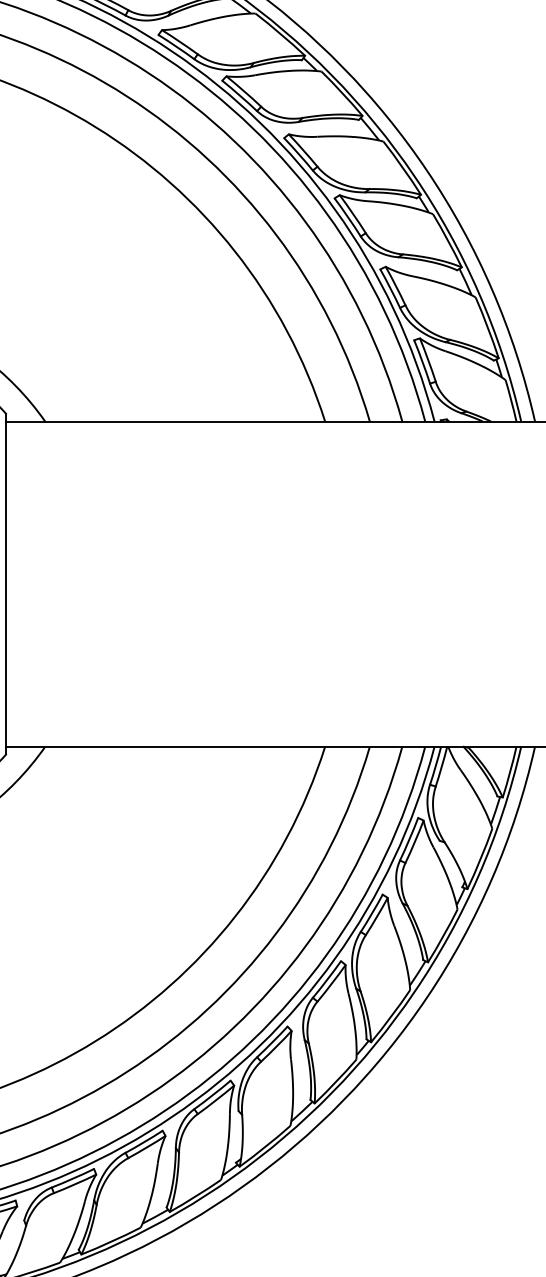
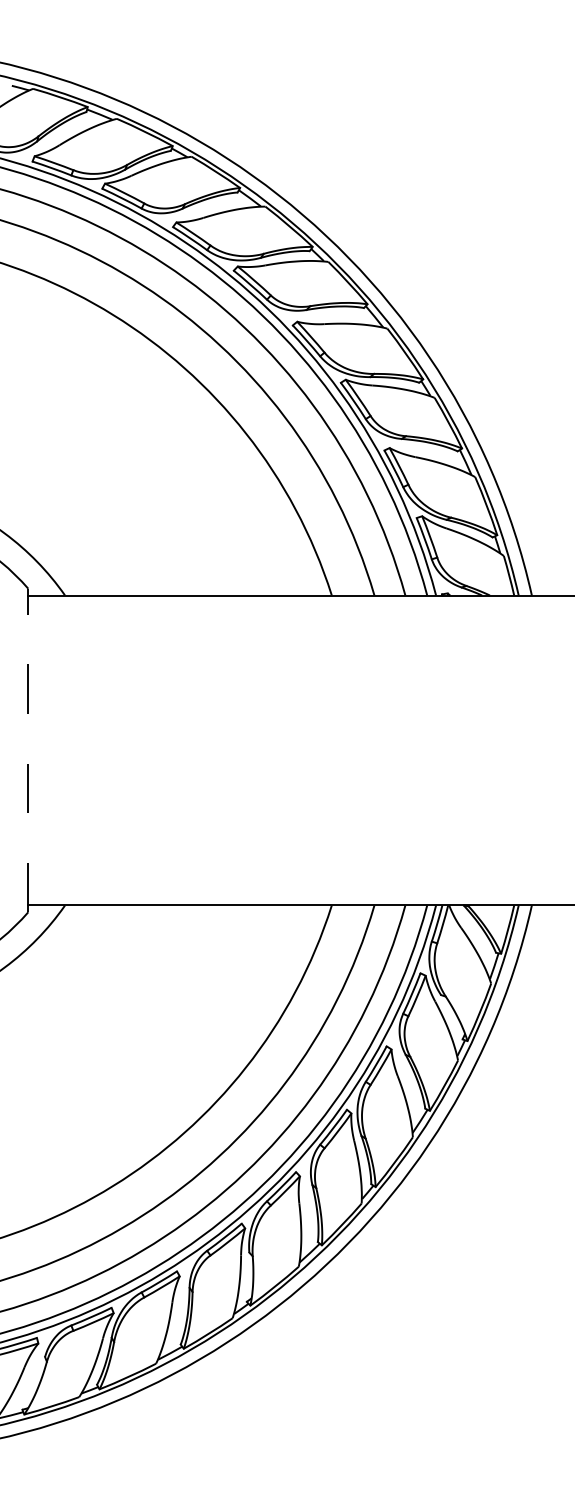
line: (6, 584) -> (28, 750), solid -> dashed

